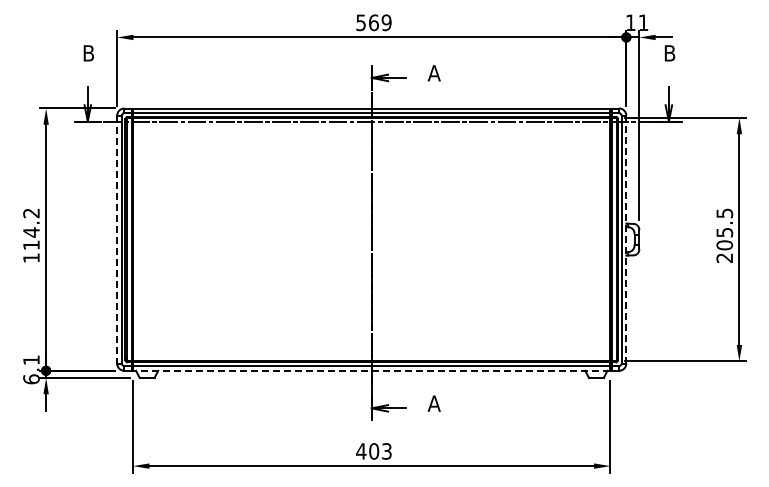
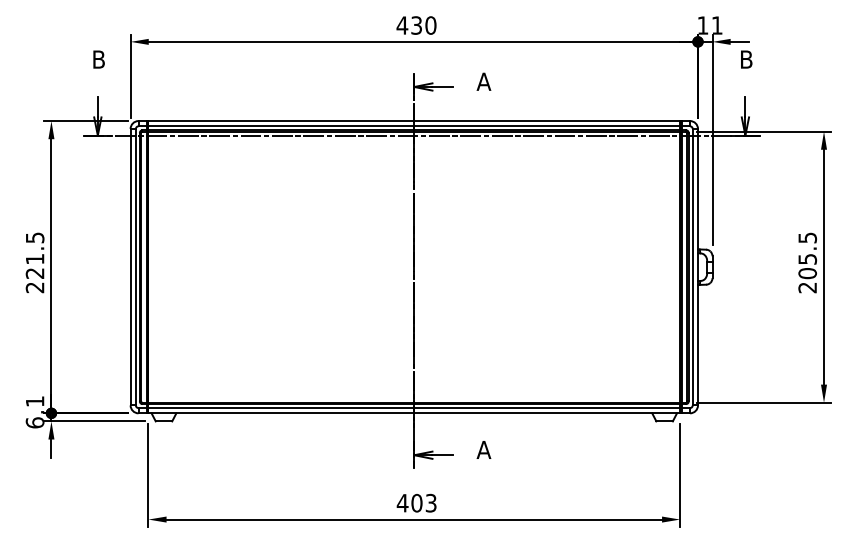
text: (373, 22) -> (416, 25), 569 -> 430
text: (31, 235) -> (35, 262), 114.2 -> 221.5
line: (626, 239) -> (698, 267), dashed -> solid
line: (117, 240) -> (130, 268), dashed -> solid
line: (371, 370) -> (414, 413), dashed -> solid

